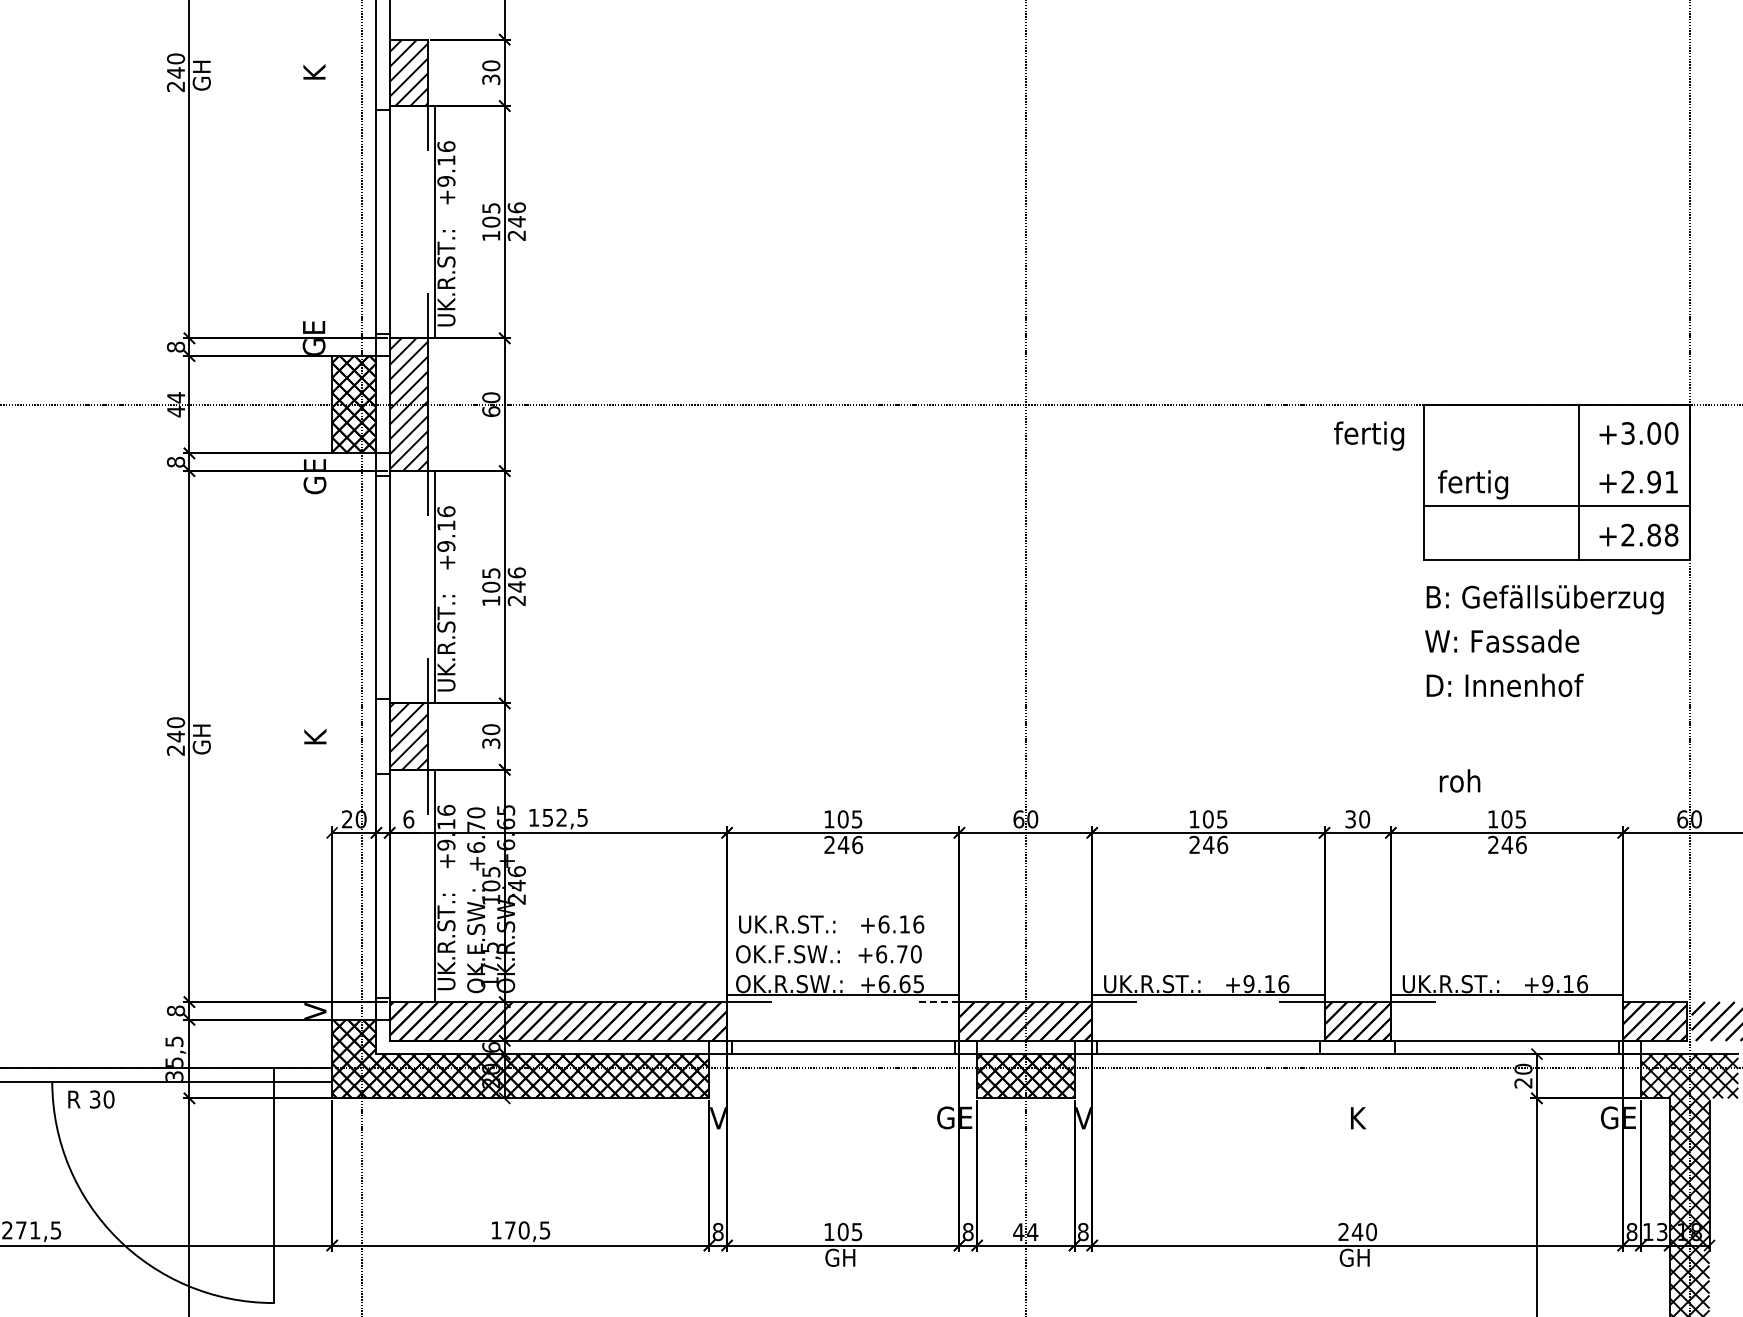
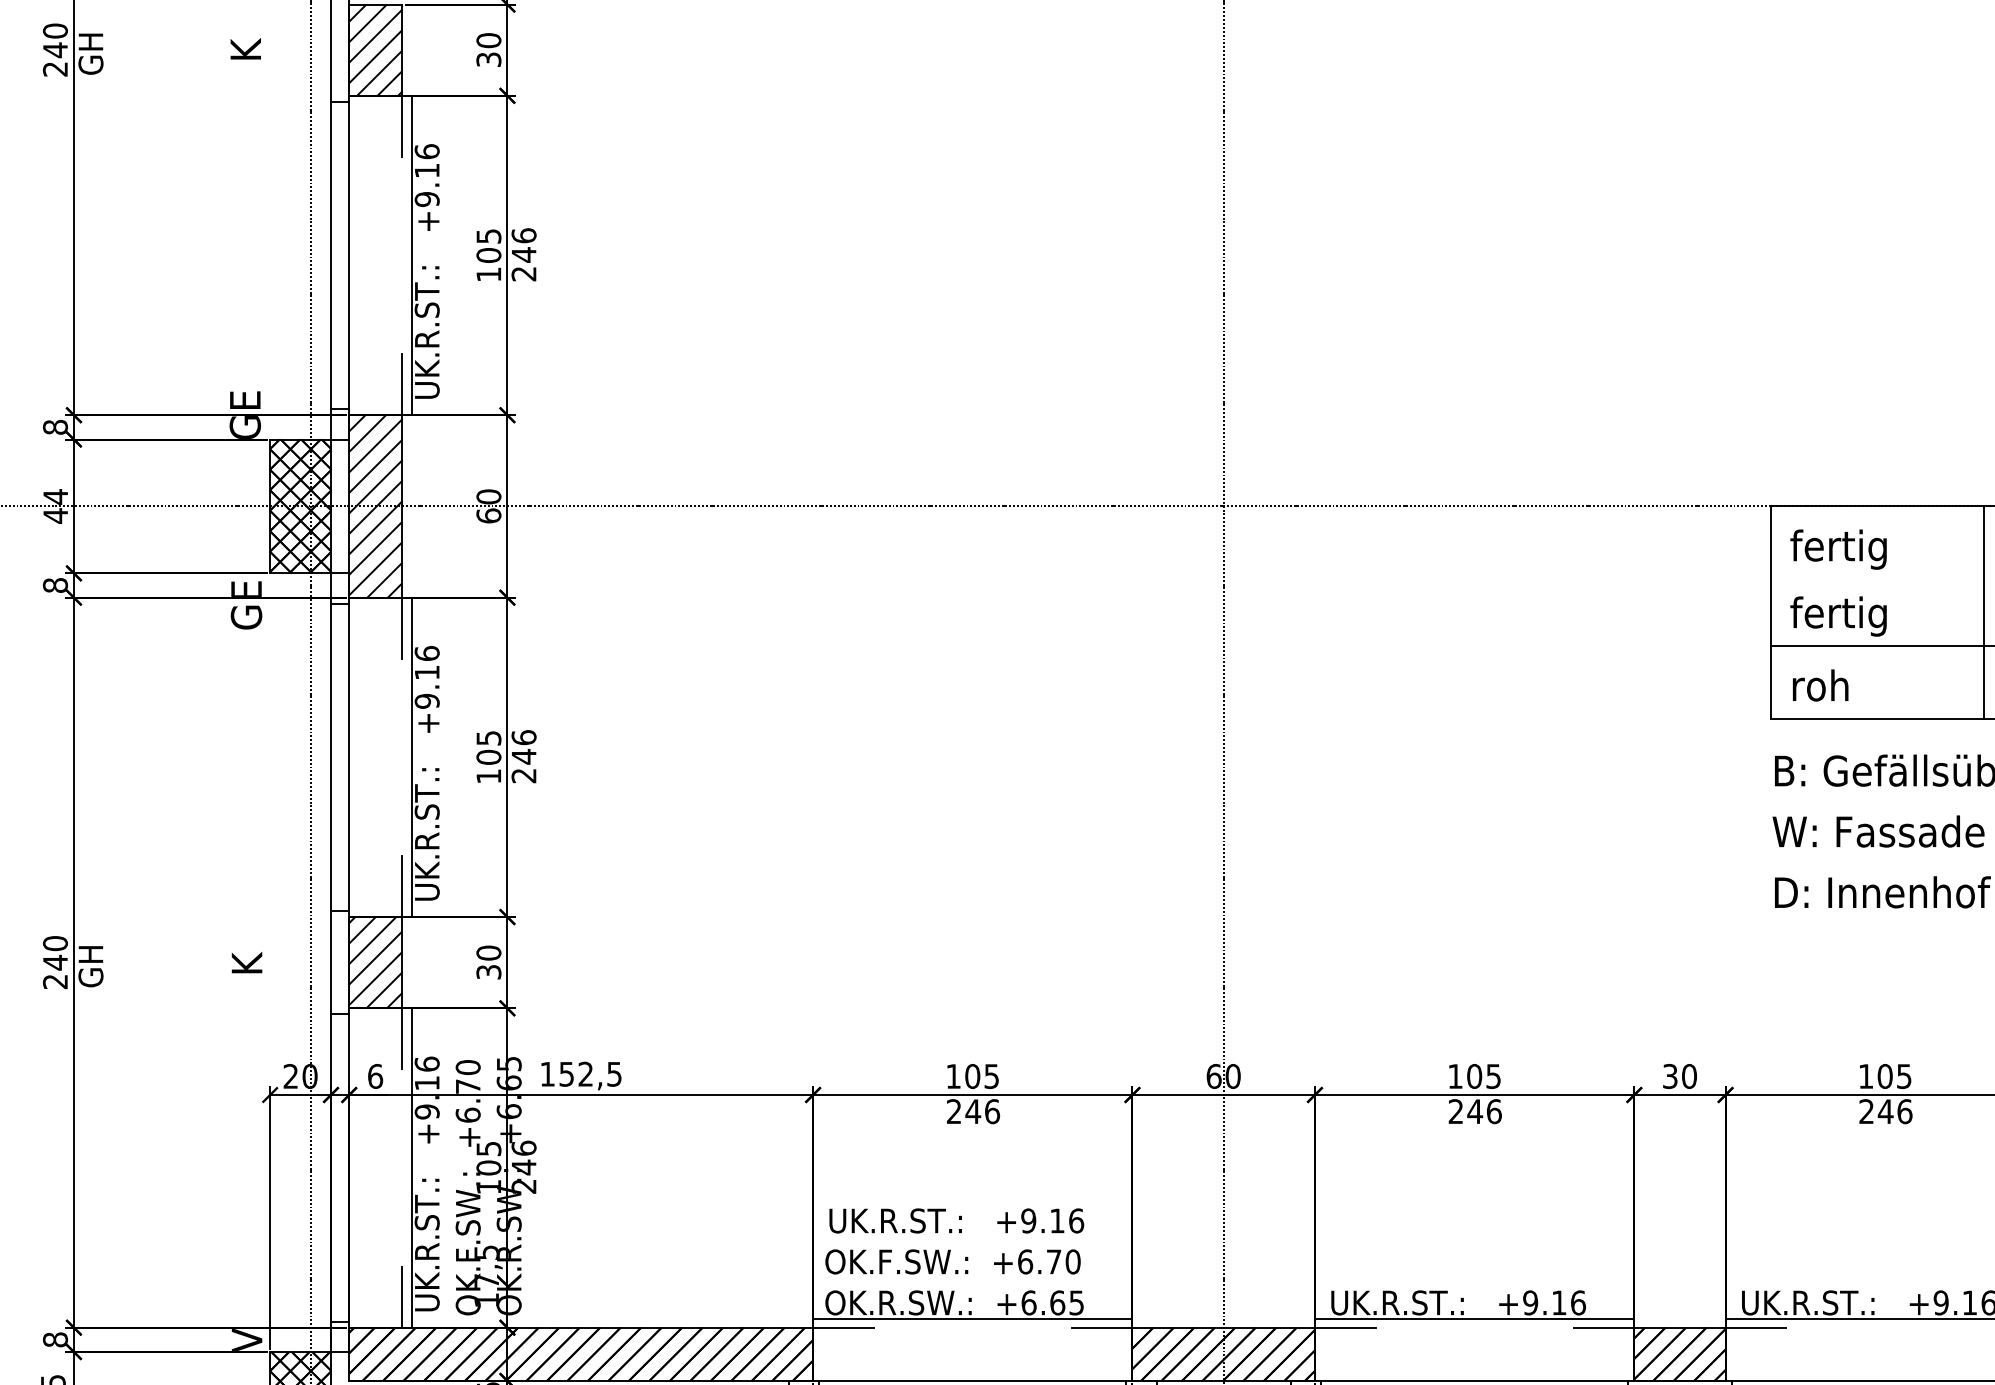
text: (1369, 435) -> (1839, 548), moved
text: (1459, 780) -> (1819, 684), moved
text: (883, 924) -> (1028, 1220), +6.16 -> +9.16
line: (428, 979) -> (402, 1296), added
line: (936, 1002) -> (1100, 1328), dashed -> solid

